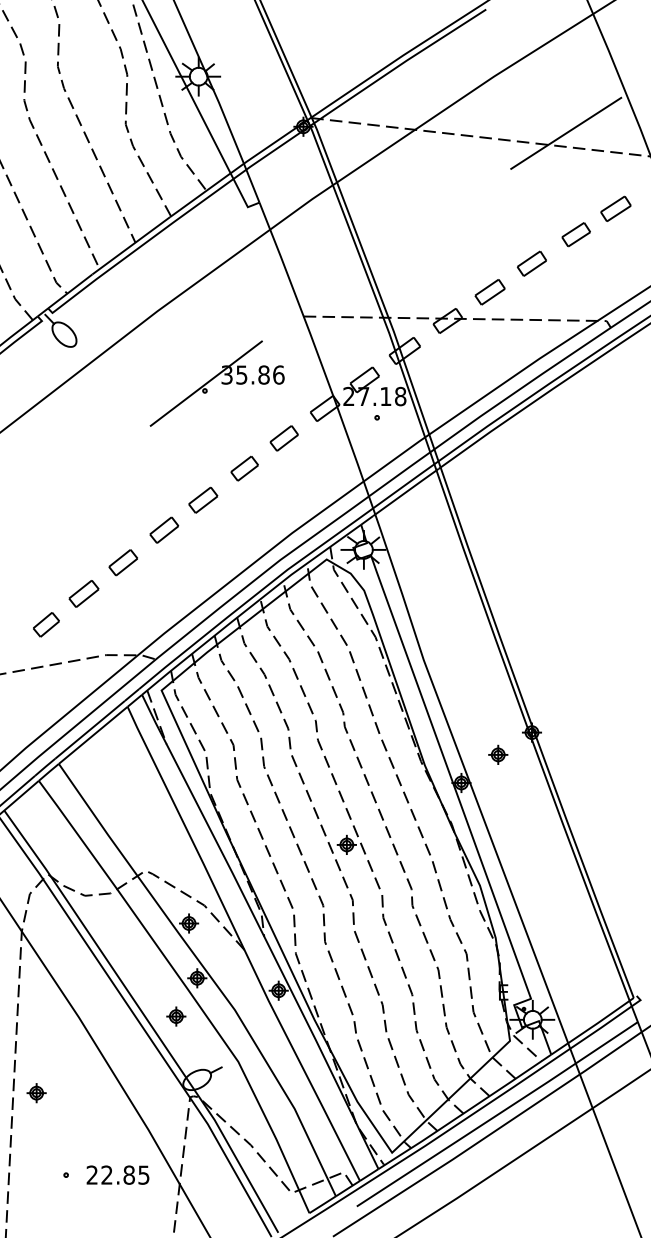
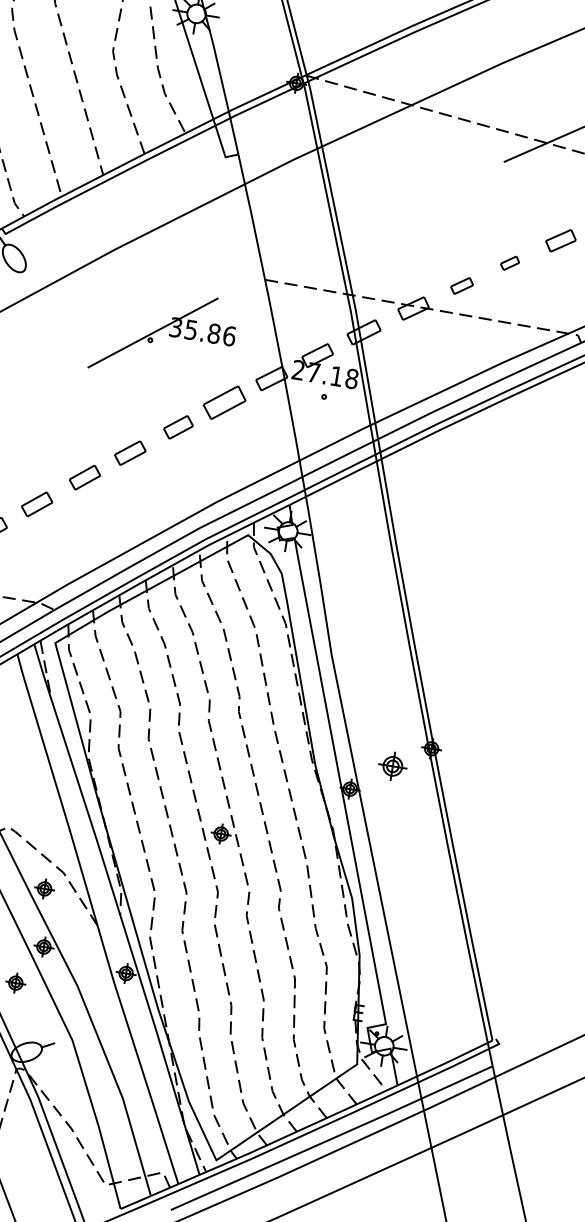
part: (531, 263) -> (509, 263), size x0.6
part: (489, 292) -> (461, 286), size x0.7
part: (283, 438) -> (223, 402), size x1.4
part: (498, 754) -> (393, 765), size x1.4

